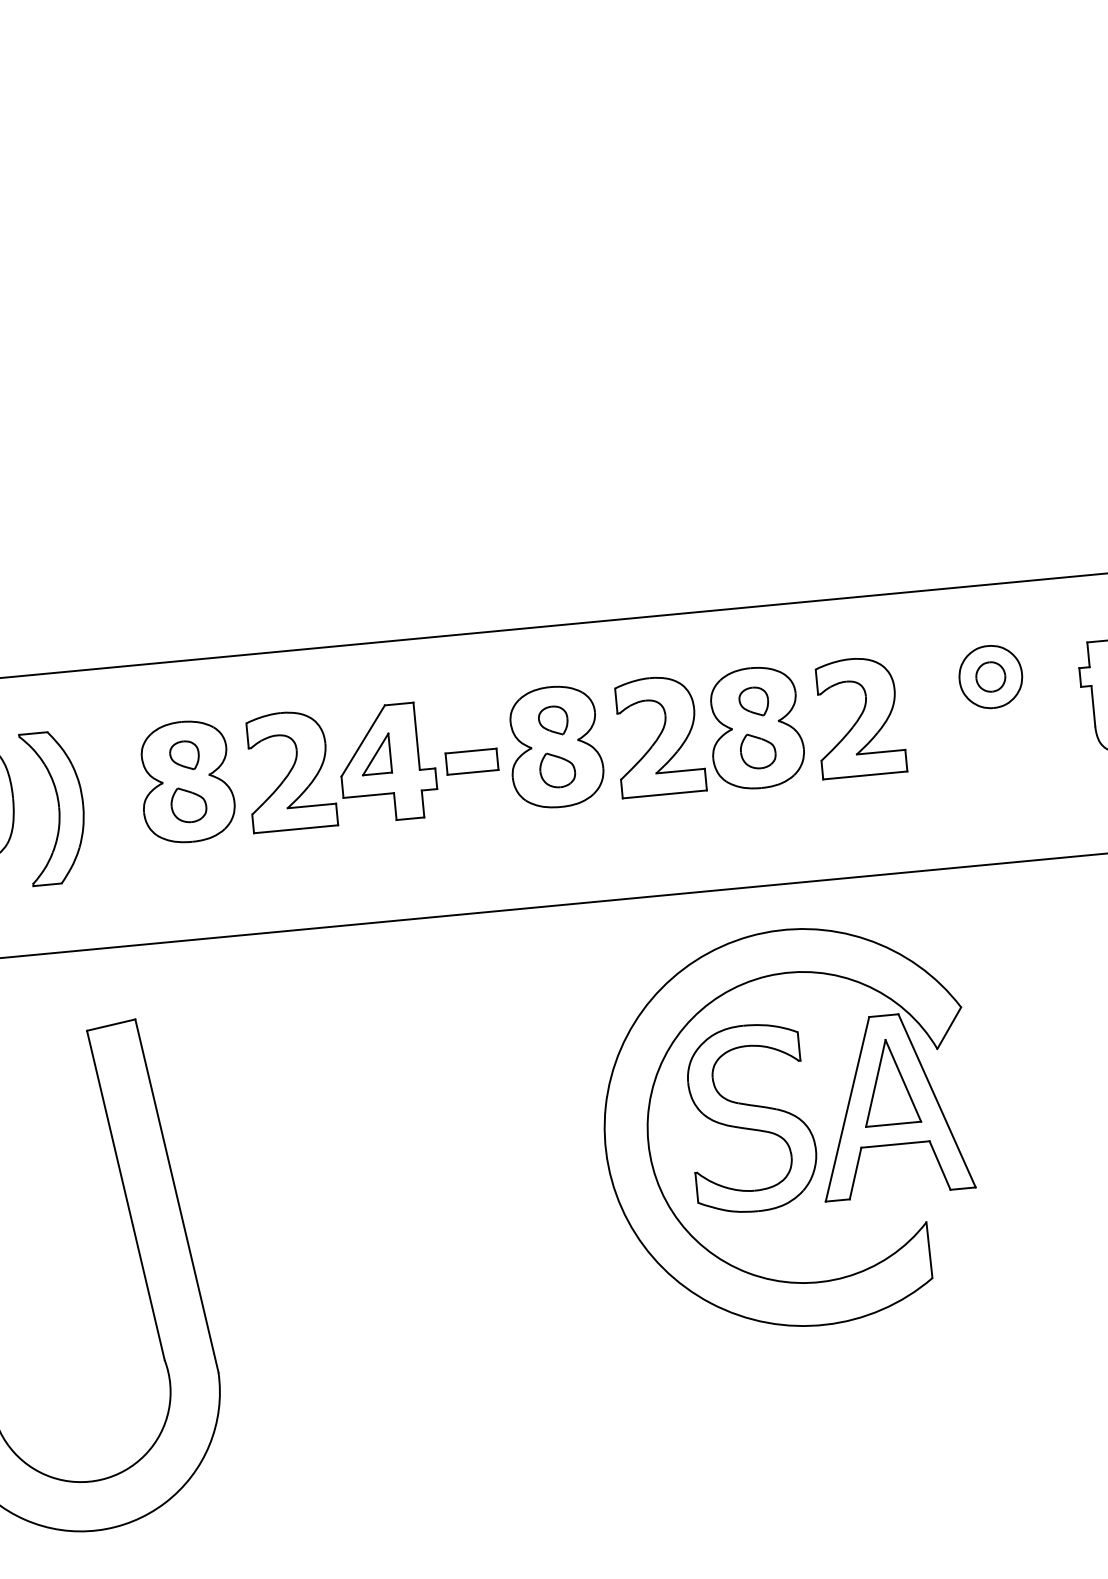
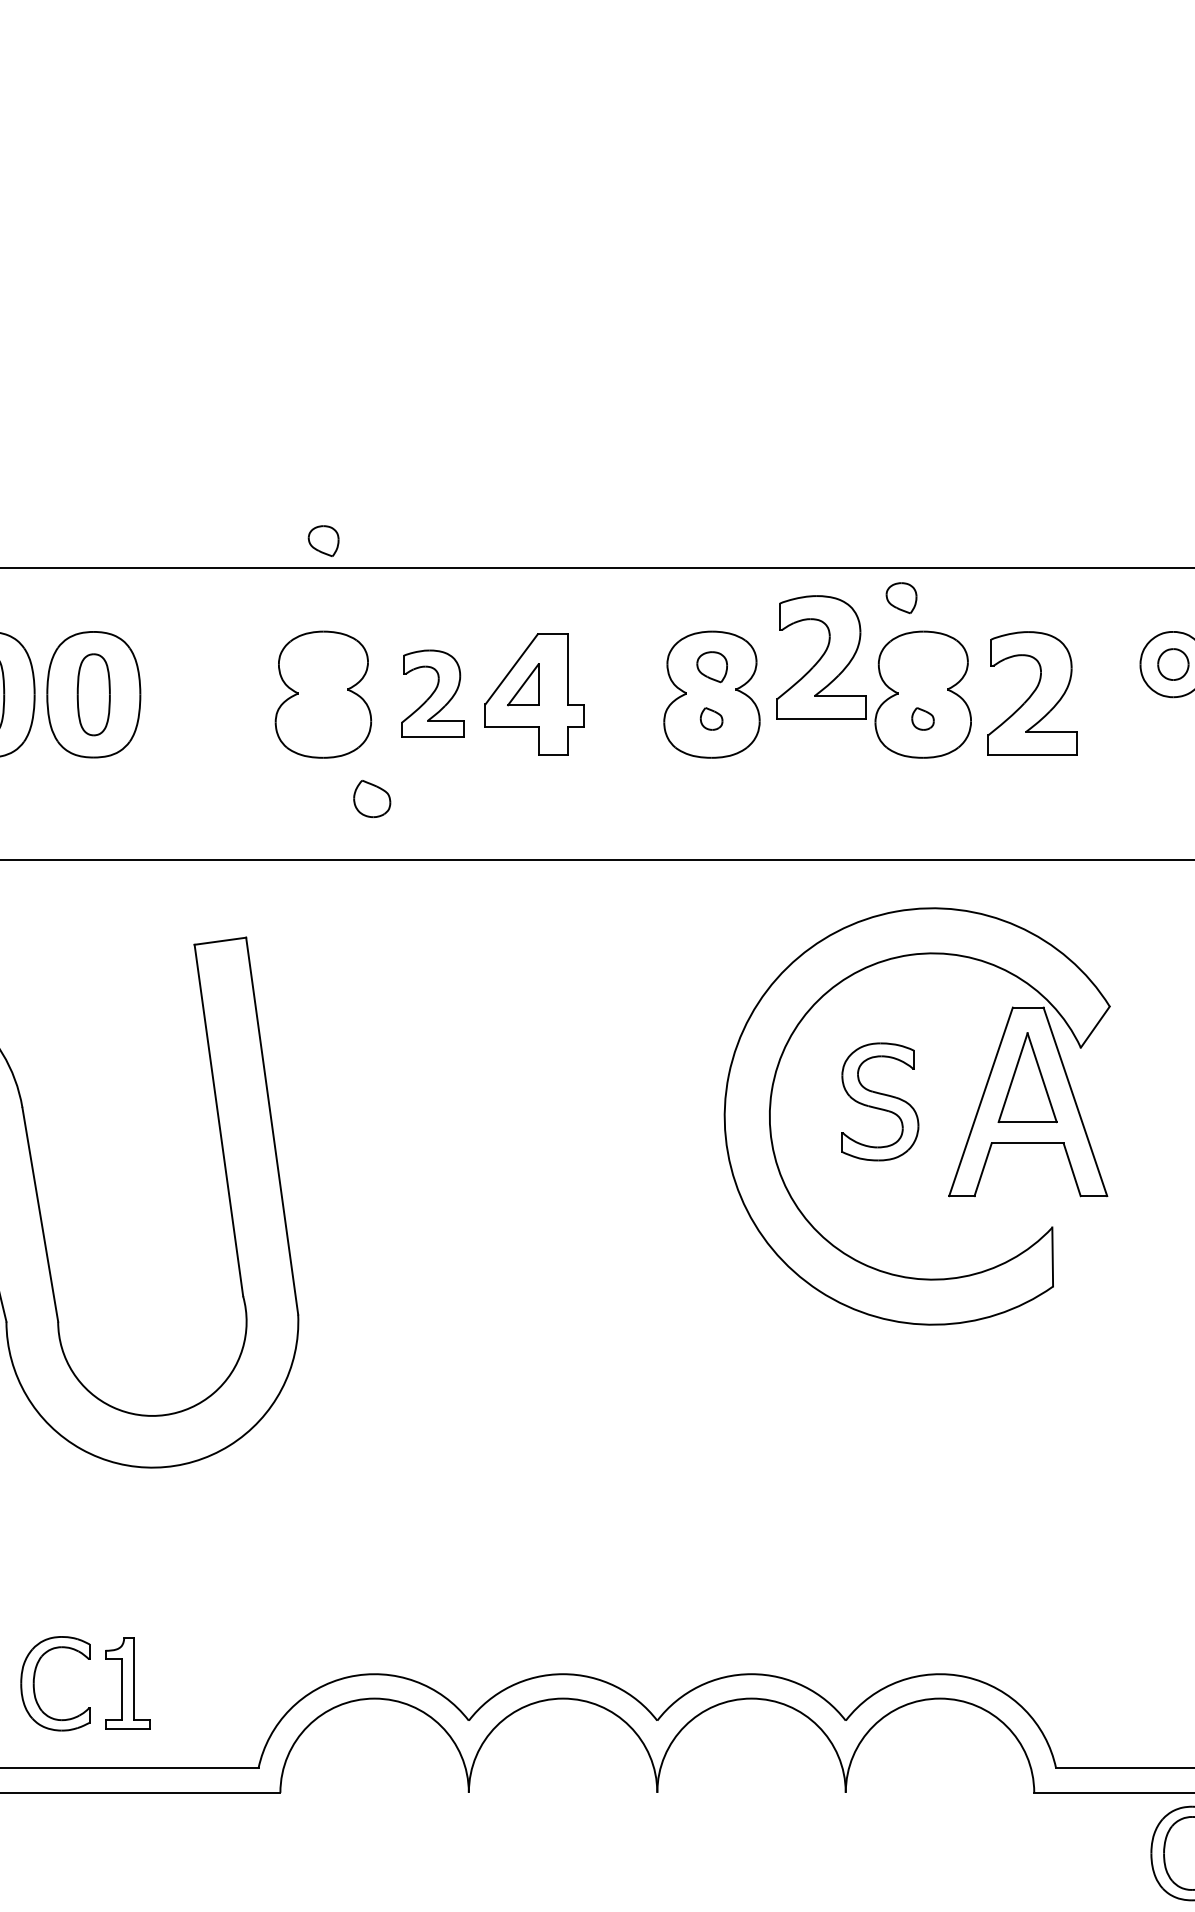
part: (753, 701) -> (901, 597), moved
part: (659, 736) -> (821, 657), moved
part: (757, 750) -> (922, 718), size x0.6
part: (184, 755) -> (323, 540), moved
part: (471, 761) -> (622, 701), removed
part: (557, 769) -> (711, 718), size x0.6
part: (290, 770) -> (432, 693), size x0.7
part: (189, 804) -> (372, 798), moved
part: (54, 807) -> (182, 708), removed
part: (751, 1118) -> (879, 1101), size x0.6

